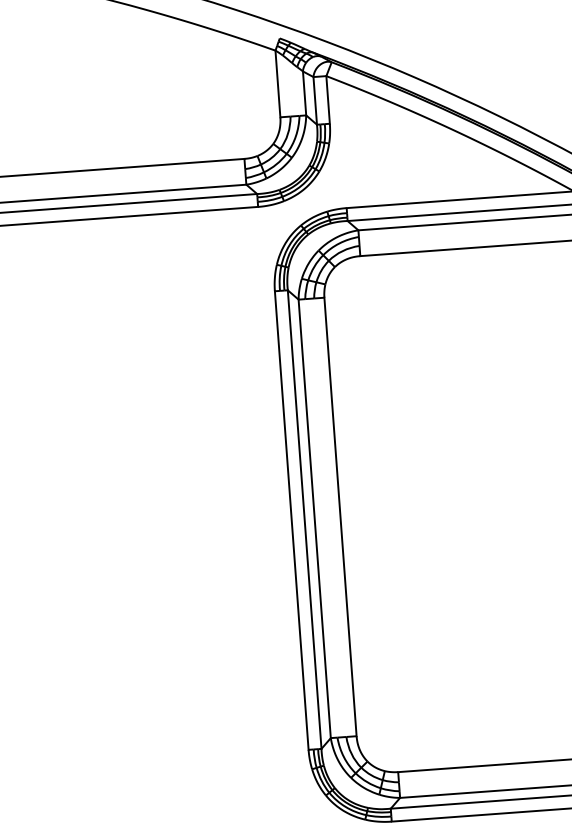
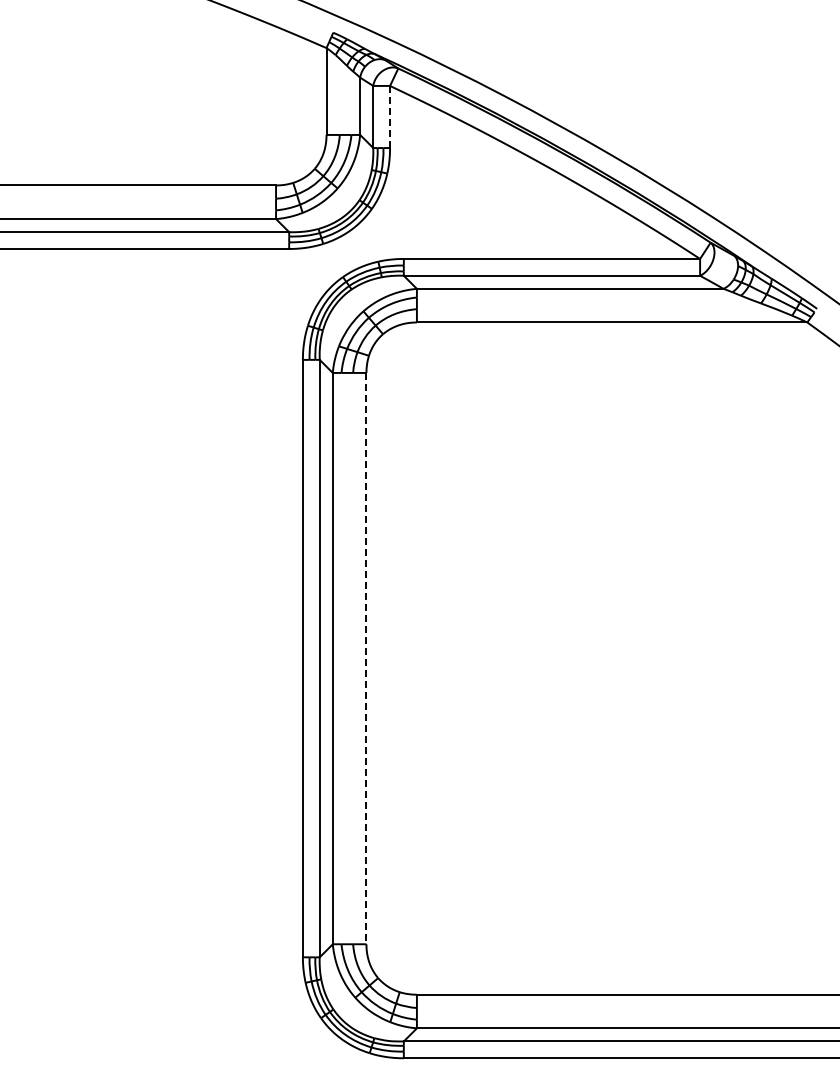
line: (328, 100) -> (390, 117), solid -> dashed
line: (340, 516) -> (366, 658), solid -> dashed

